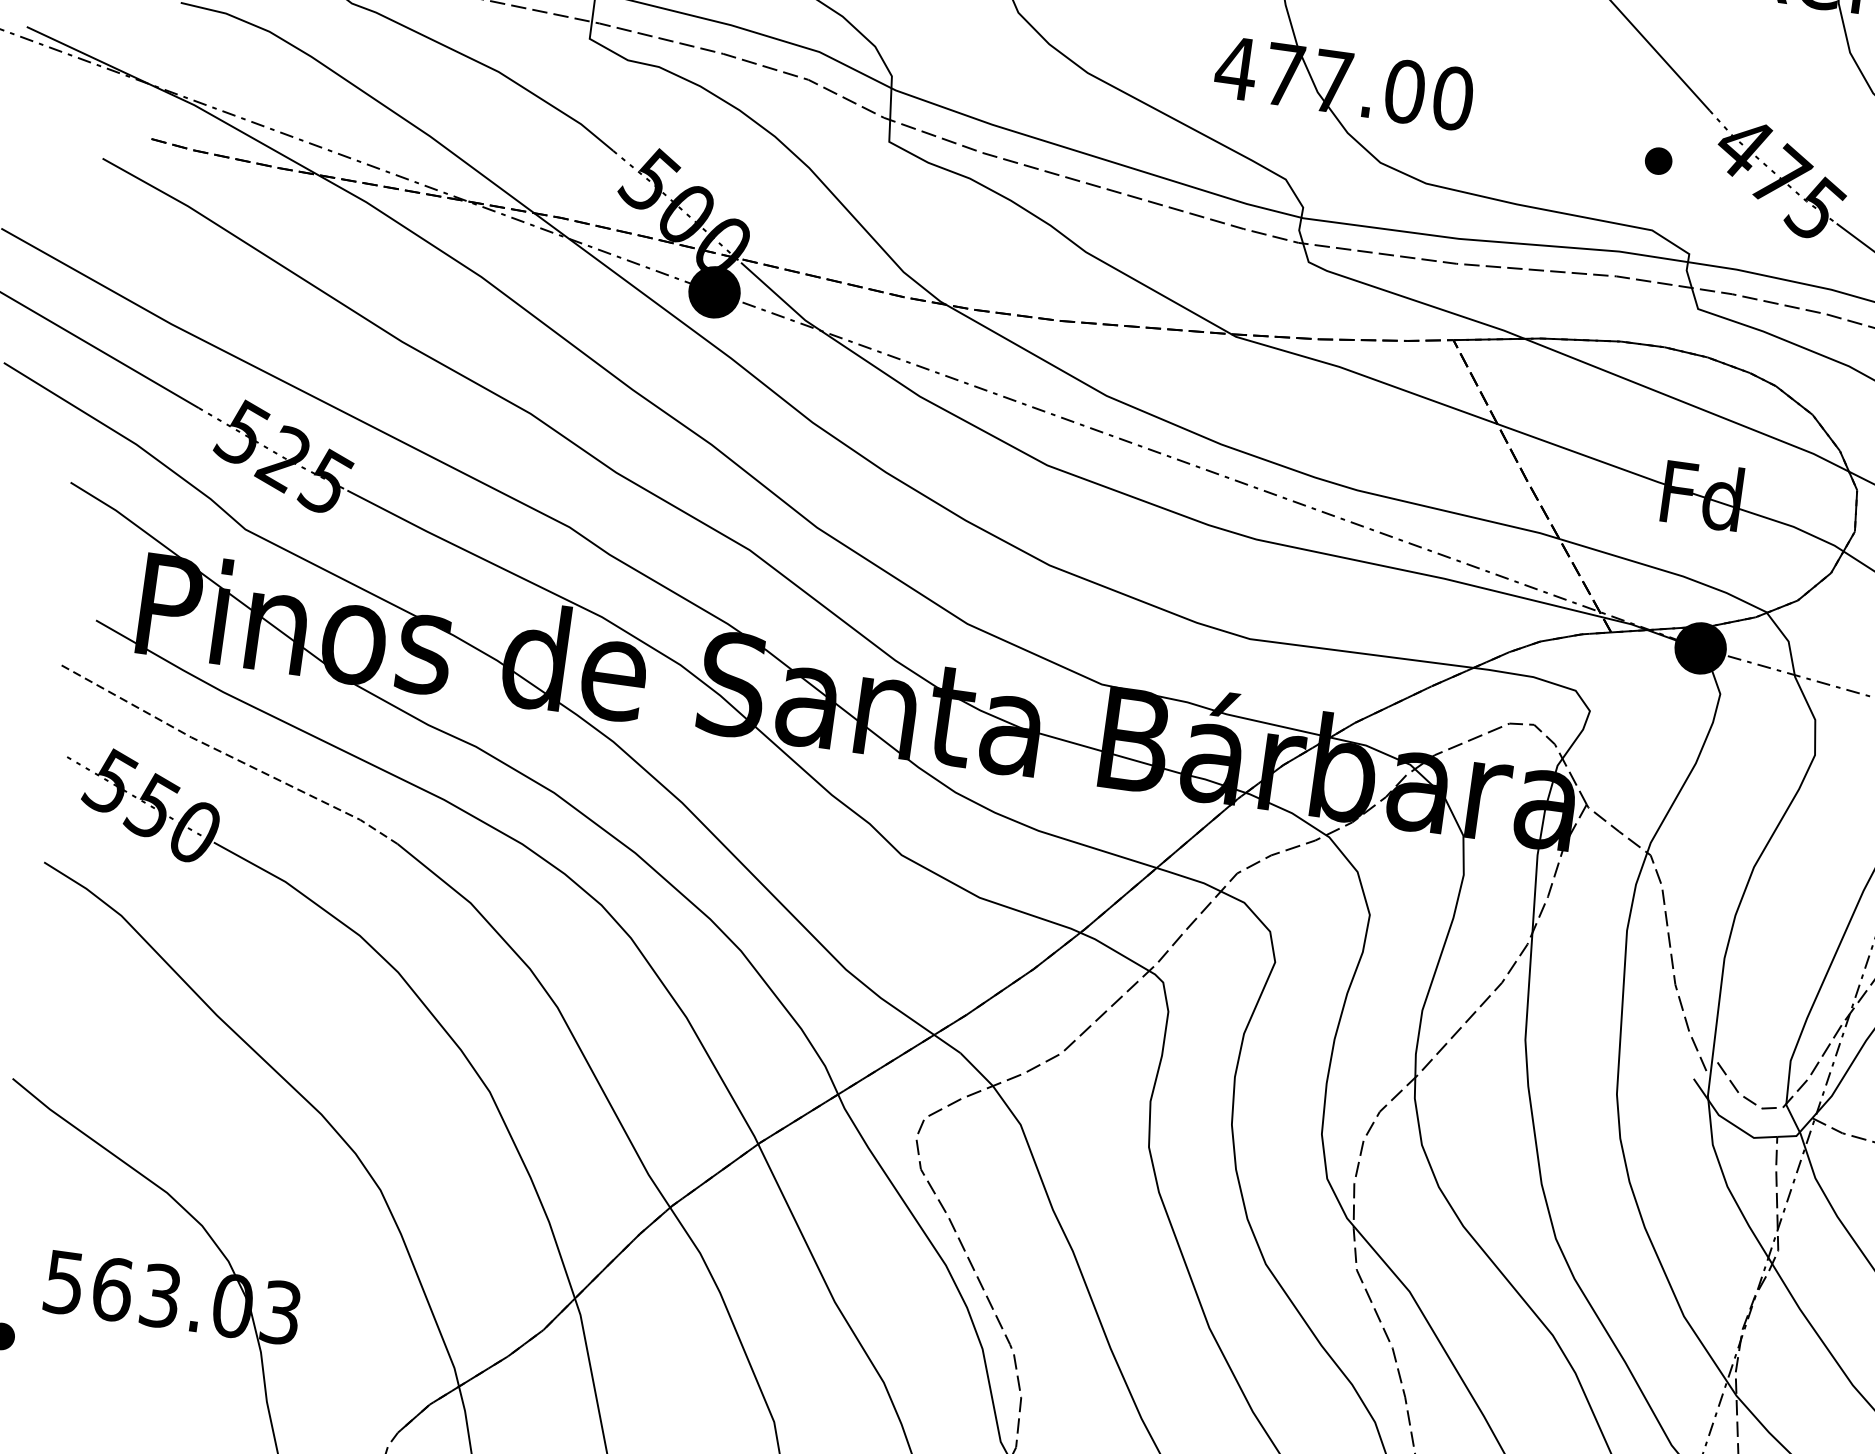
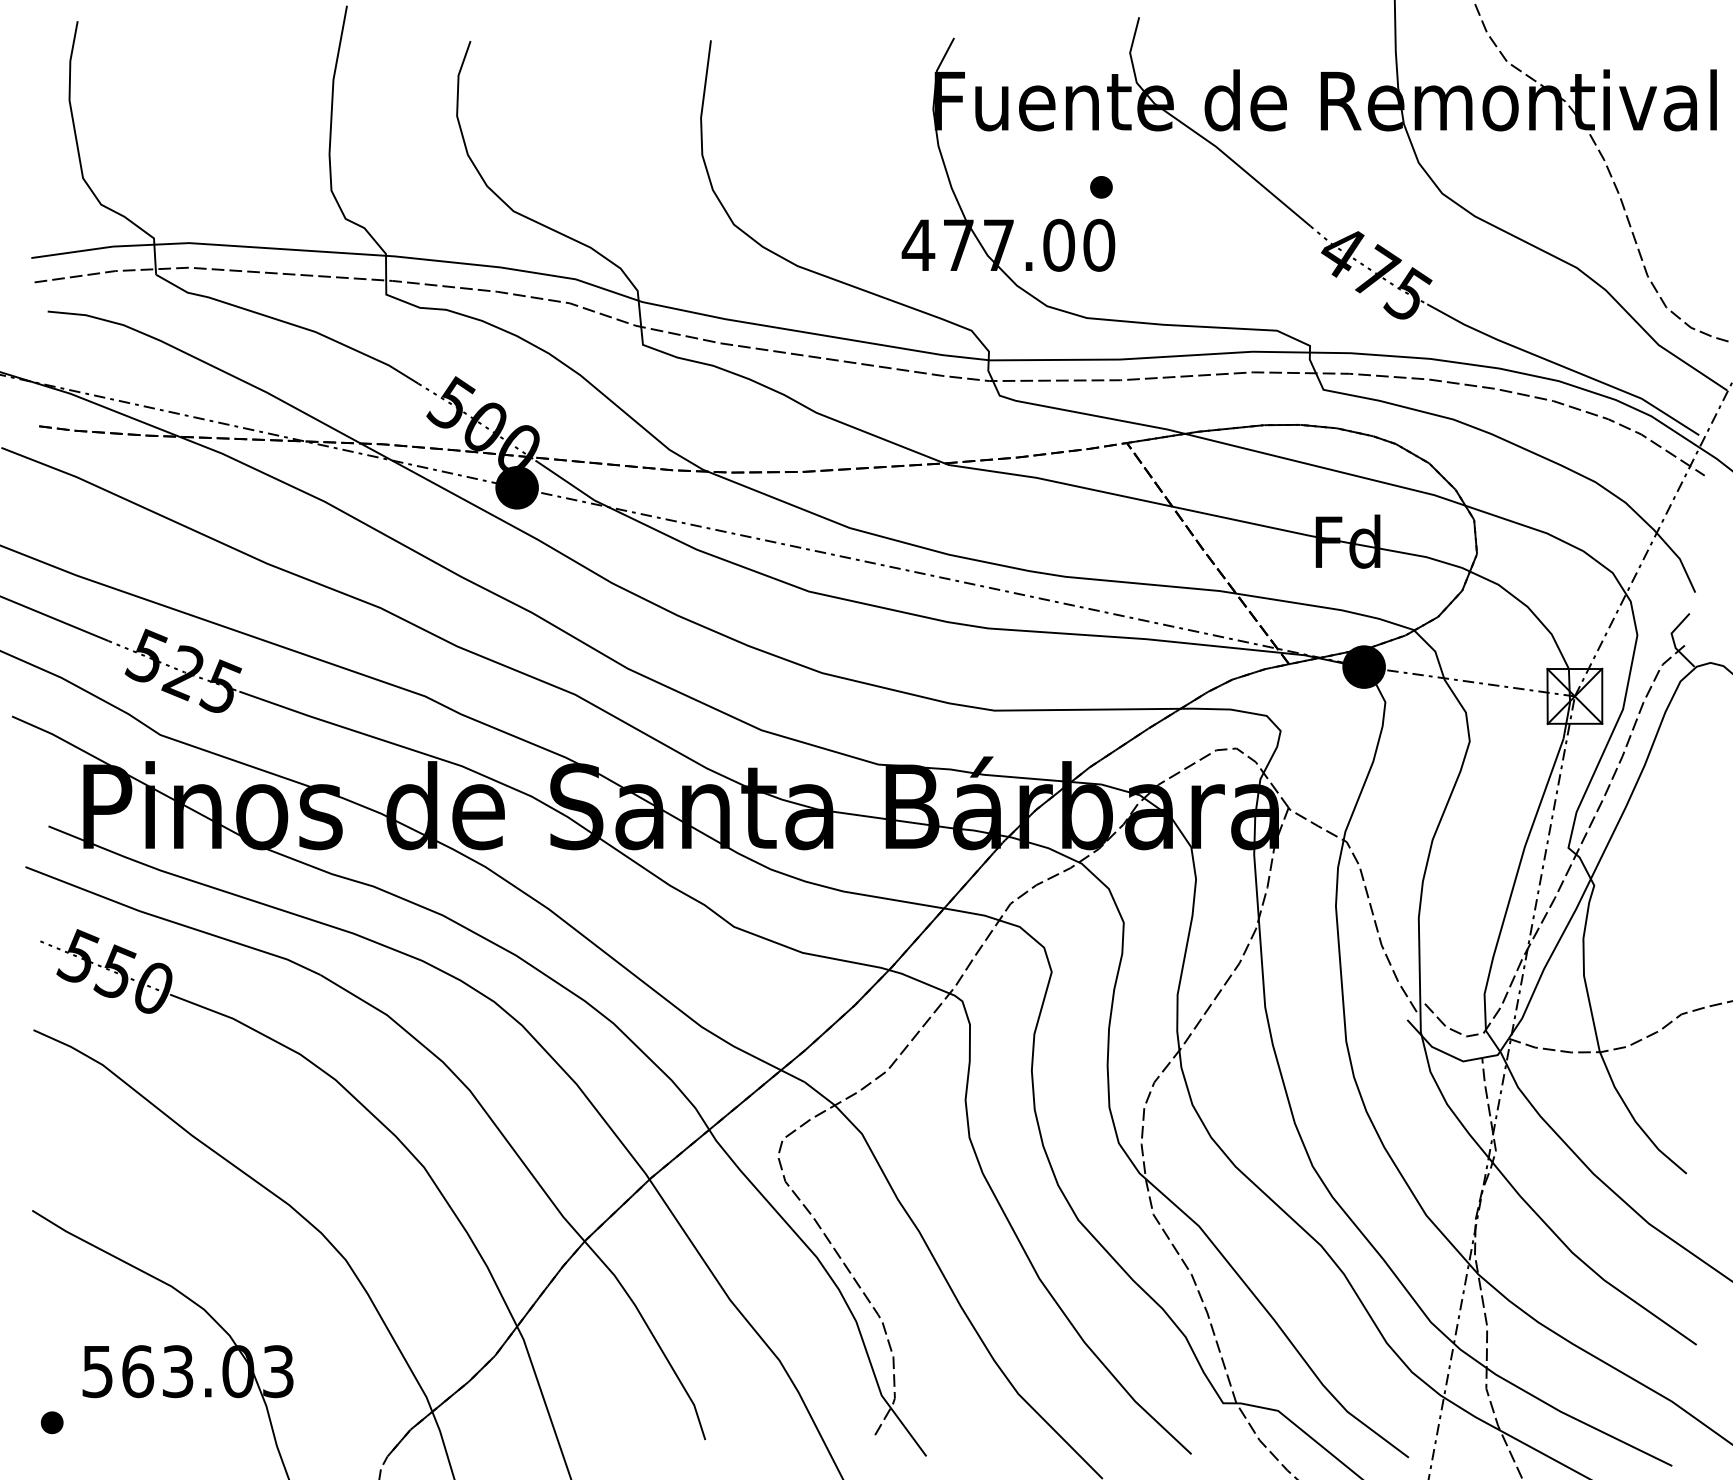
part: (1658, 161) -> (1101, 187), moved
line: (228, 756) -> (172, 922), dashed -> solid

